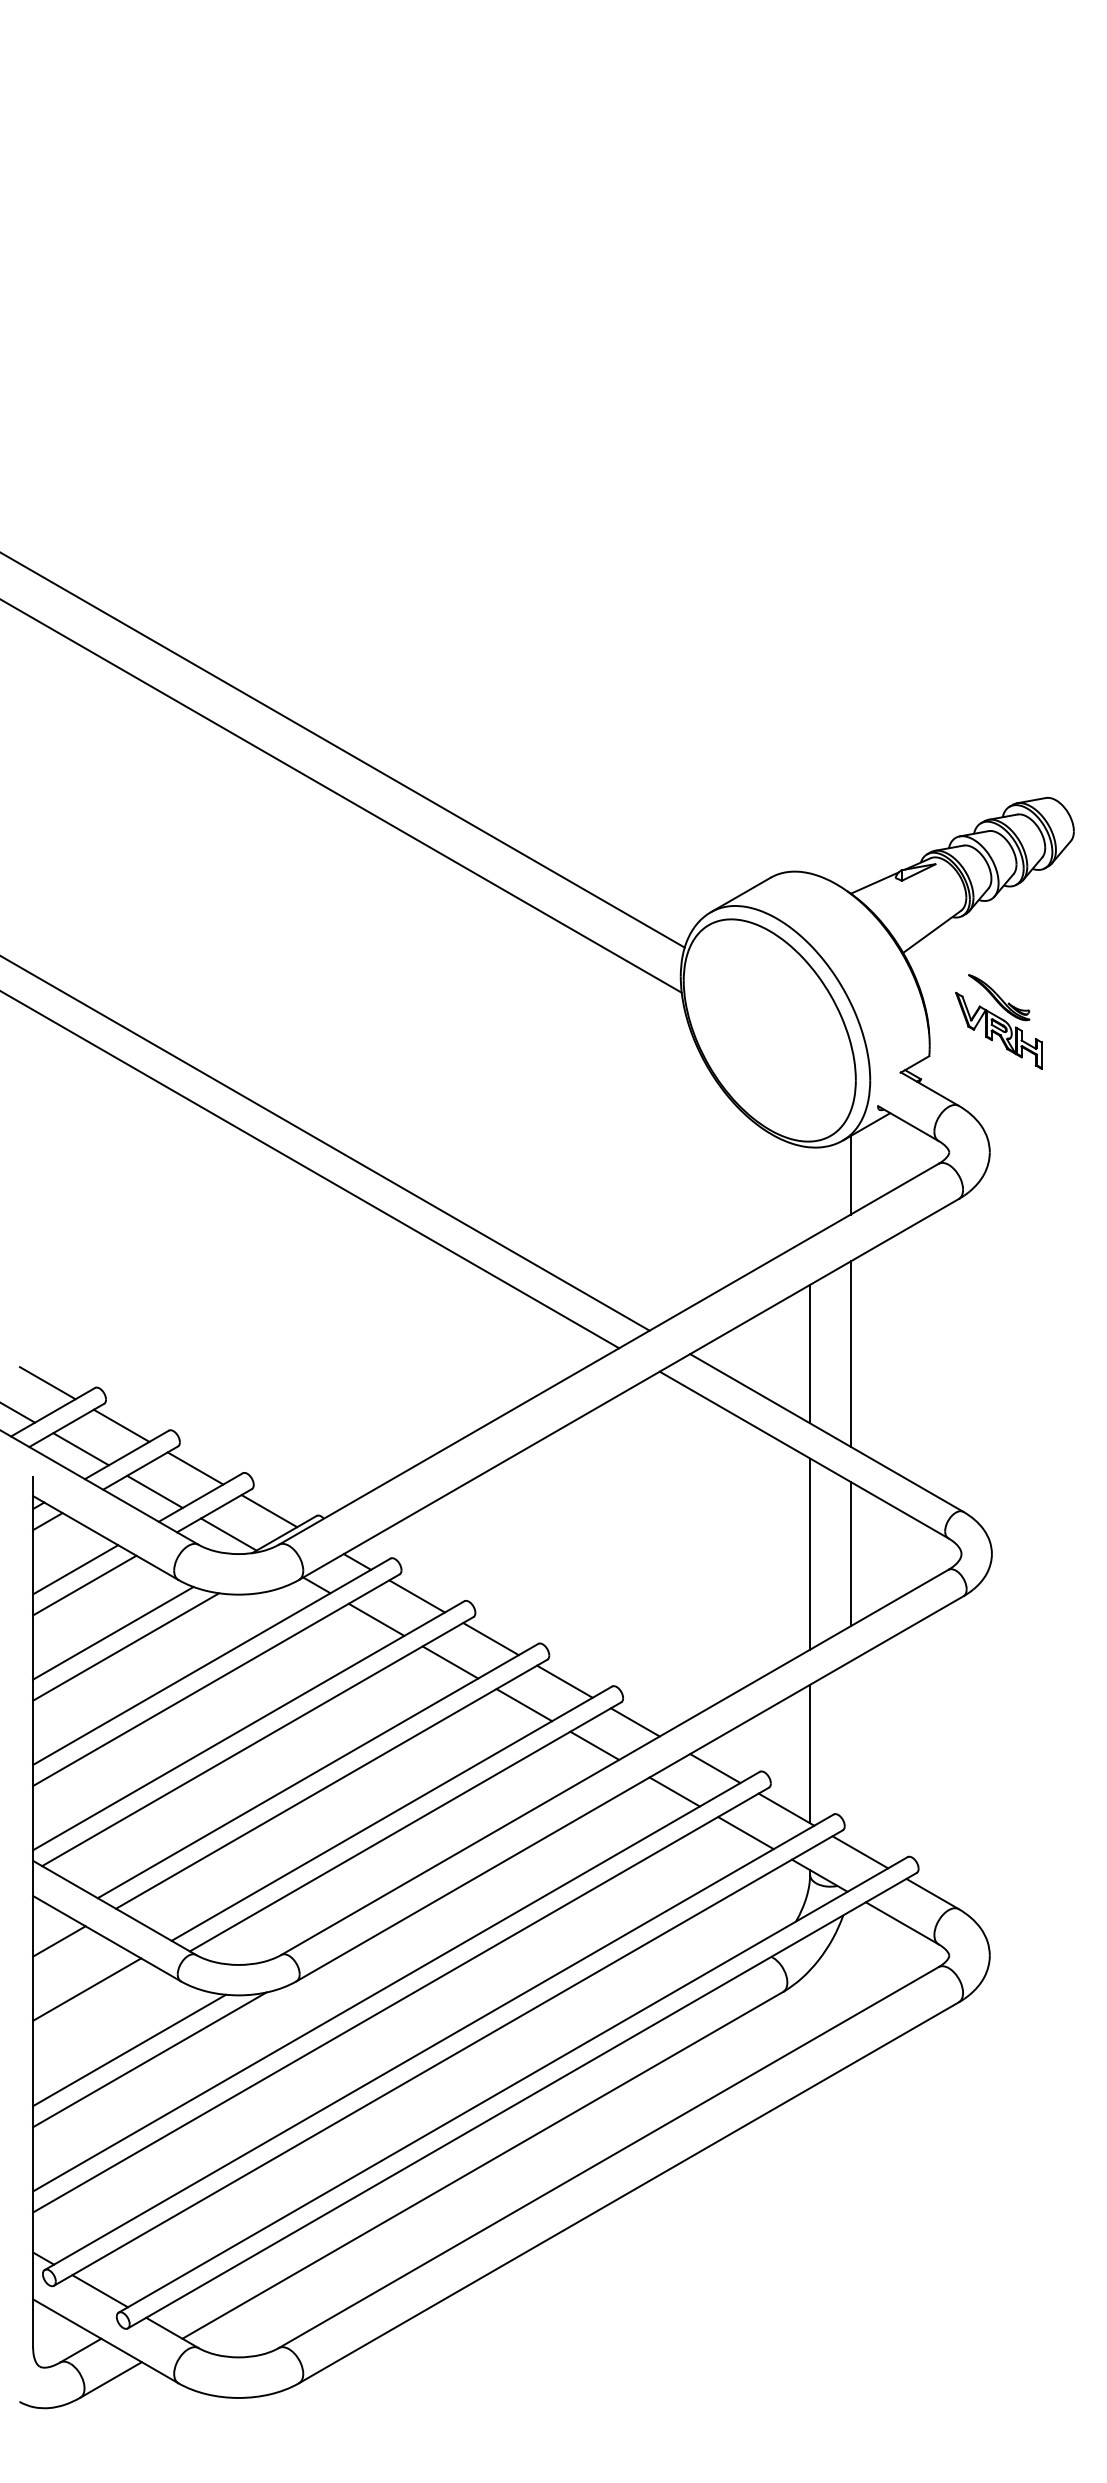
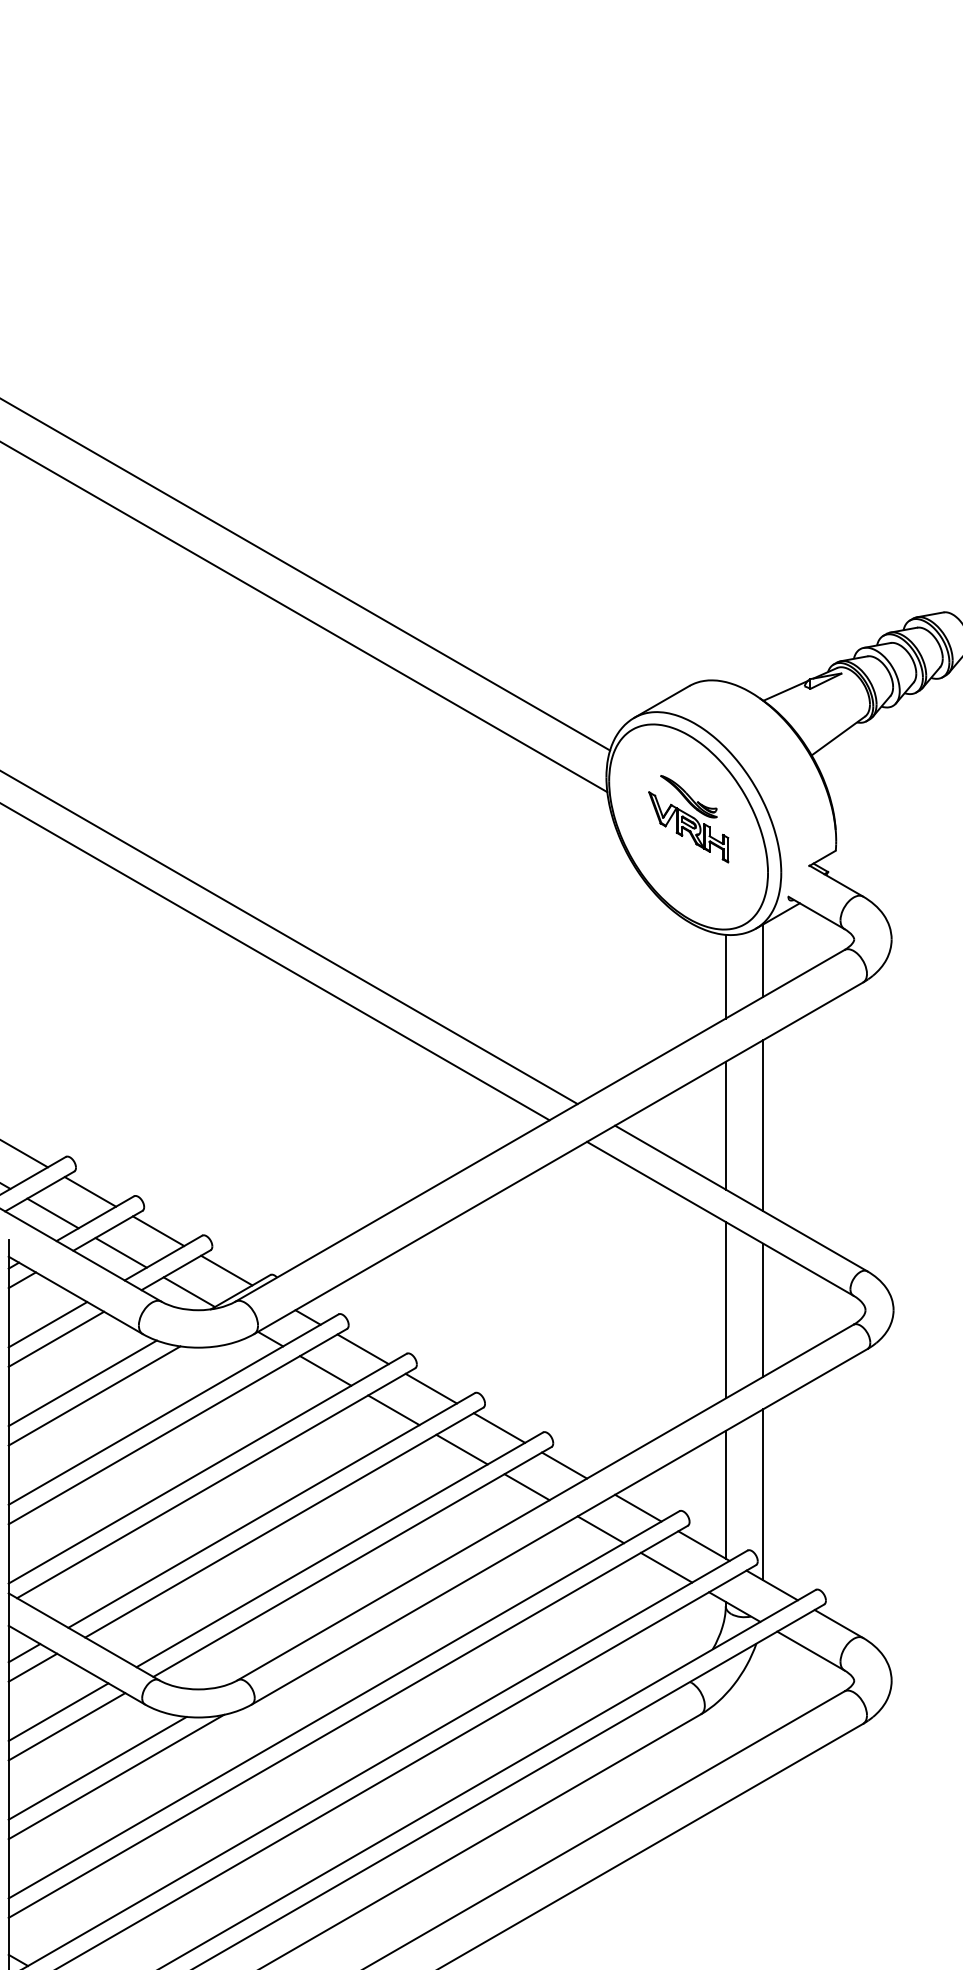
part: (998, 1021) -> (688, 818), moved
line: (810, 1192) -> (726, 976), added
line: (850, 1753) -> (763, 1494), added
line: (50, 1925) -> (24, 1653), added
line: (96, 2004) -> (67, 1725), added

